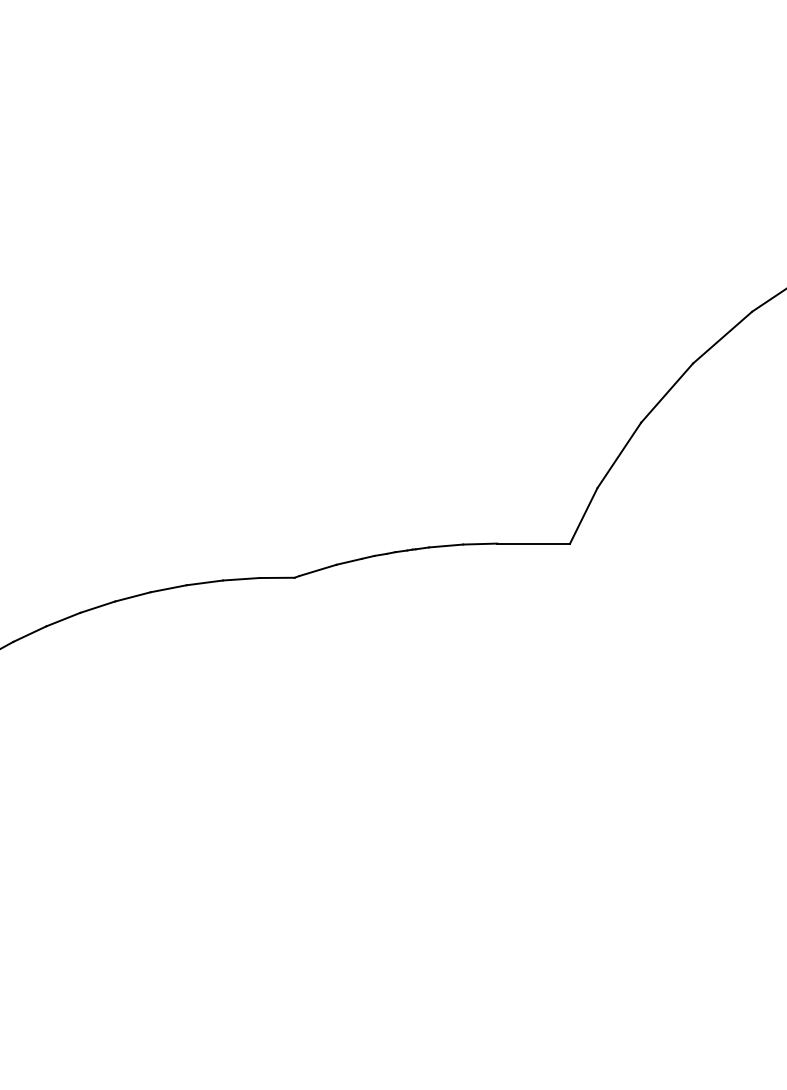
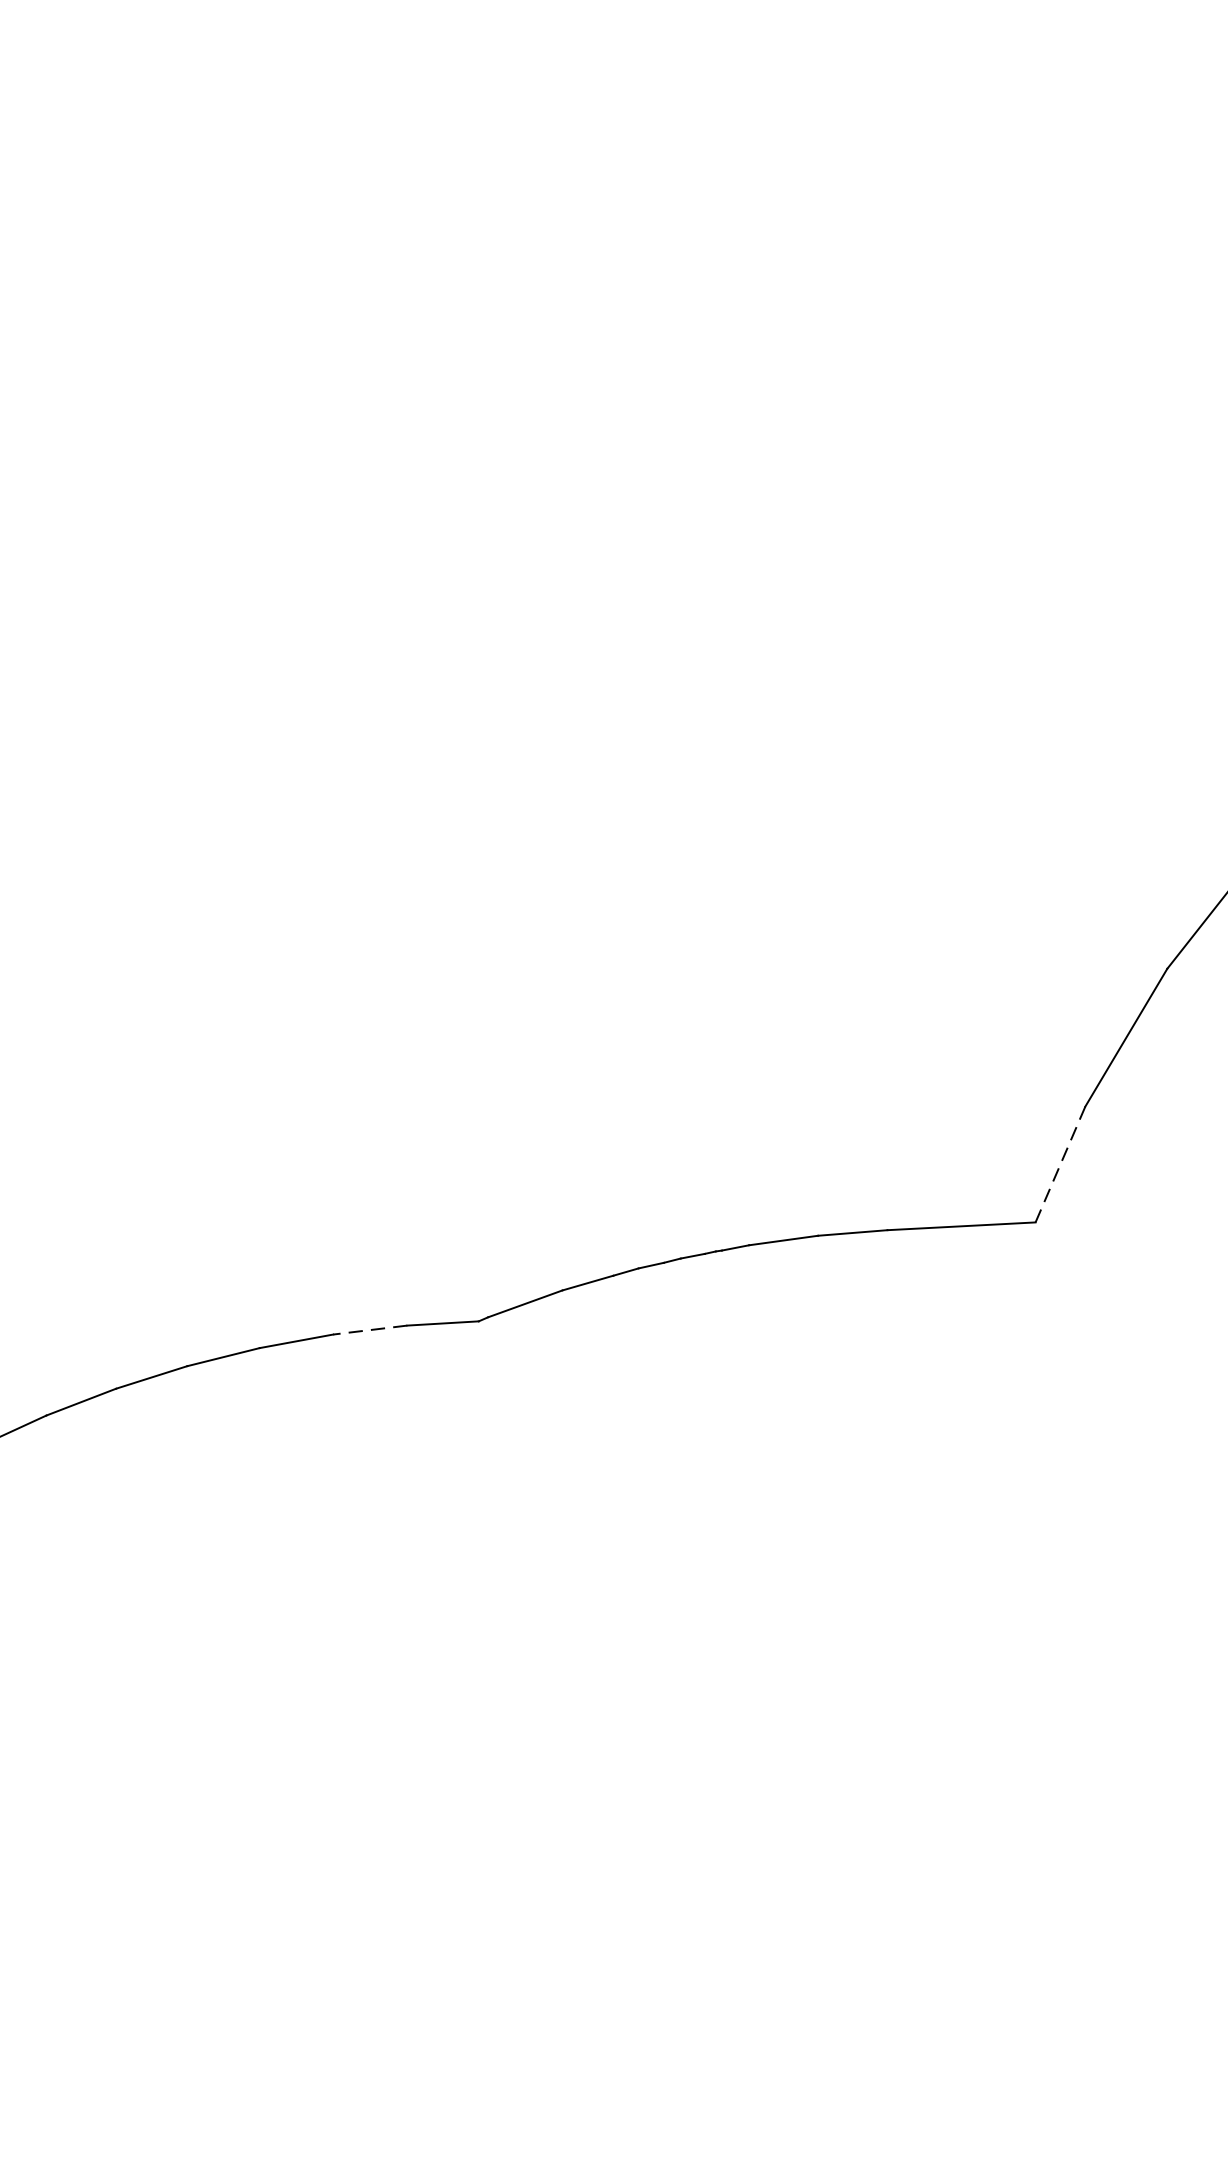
line: (583, 515) -> (1059, 1163), solid -> dashed
line: (240, 579) -> (368, 1330), solid -> dashed

